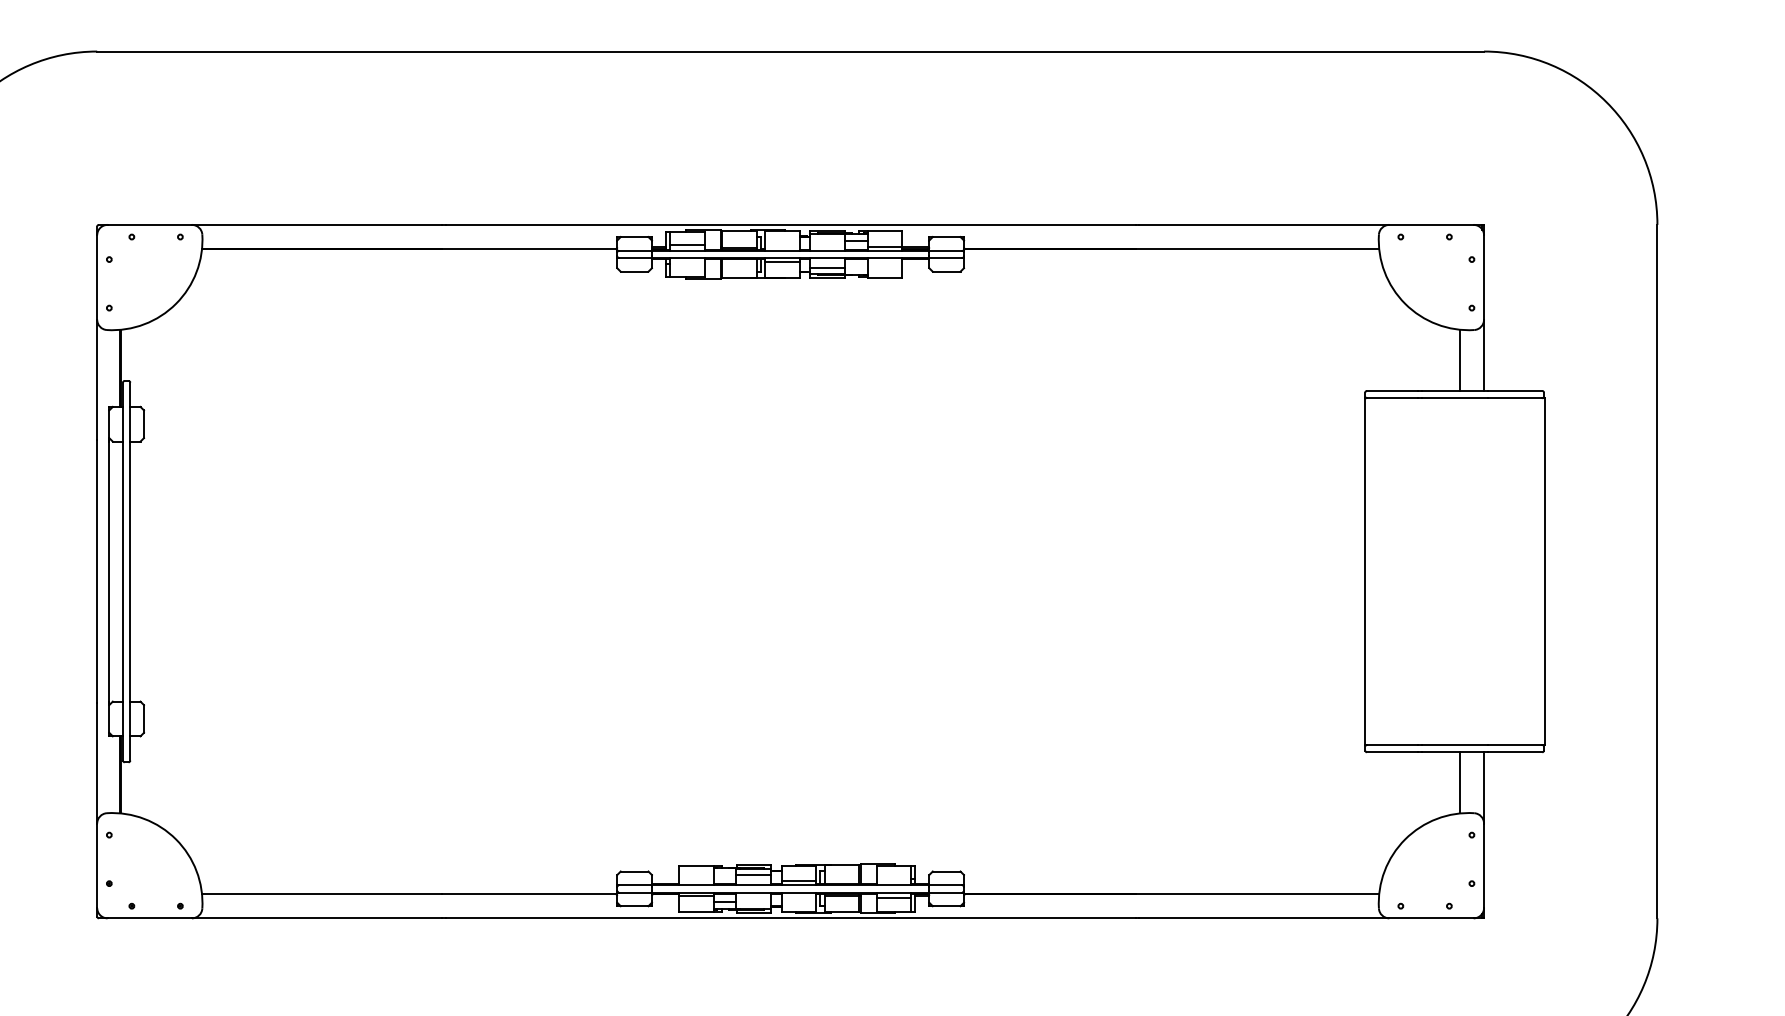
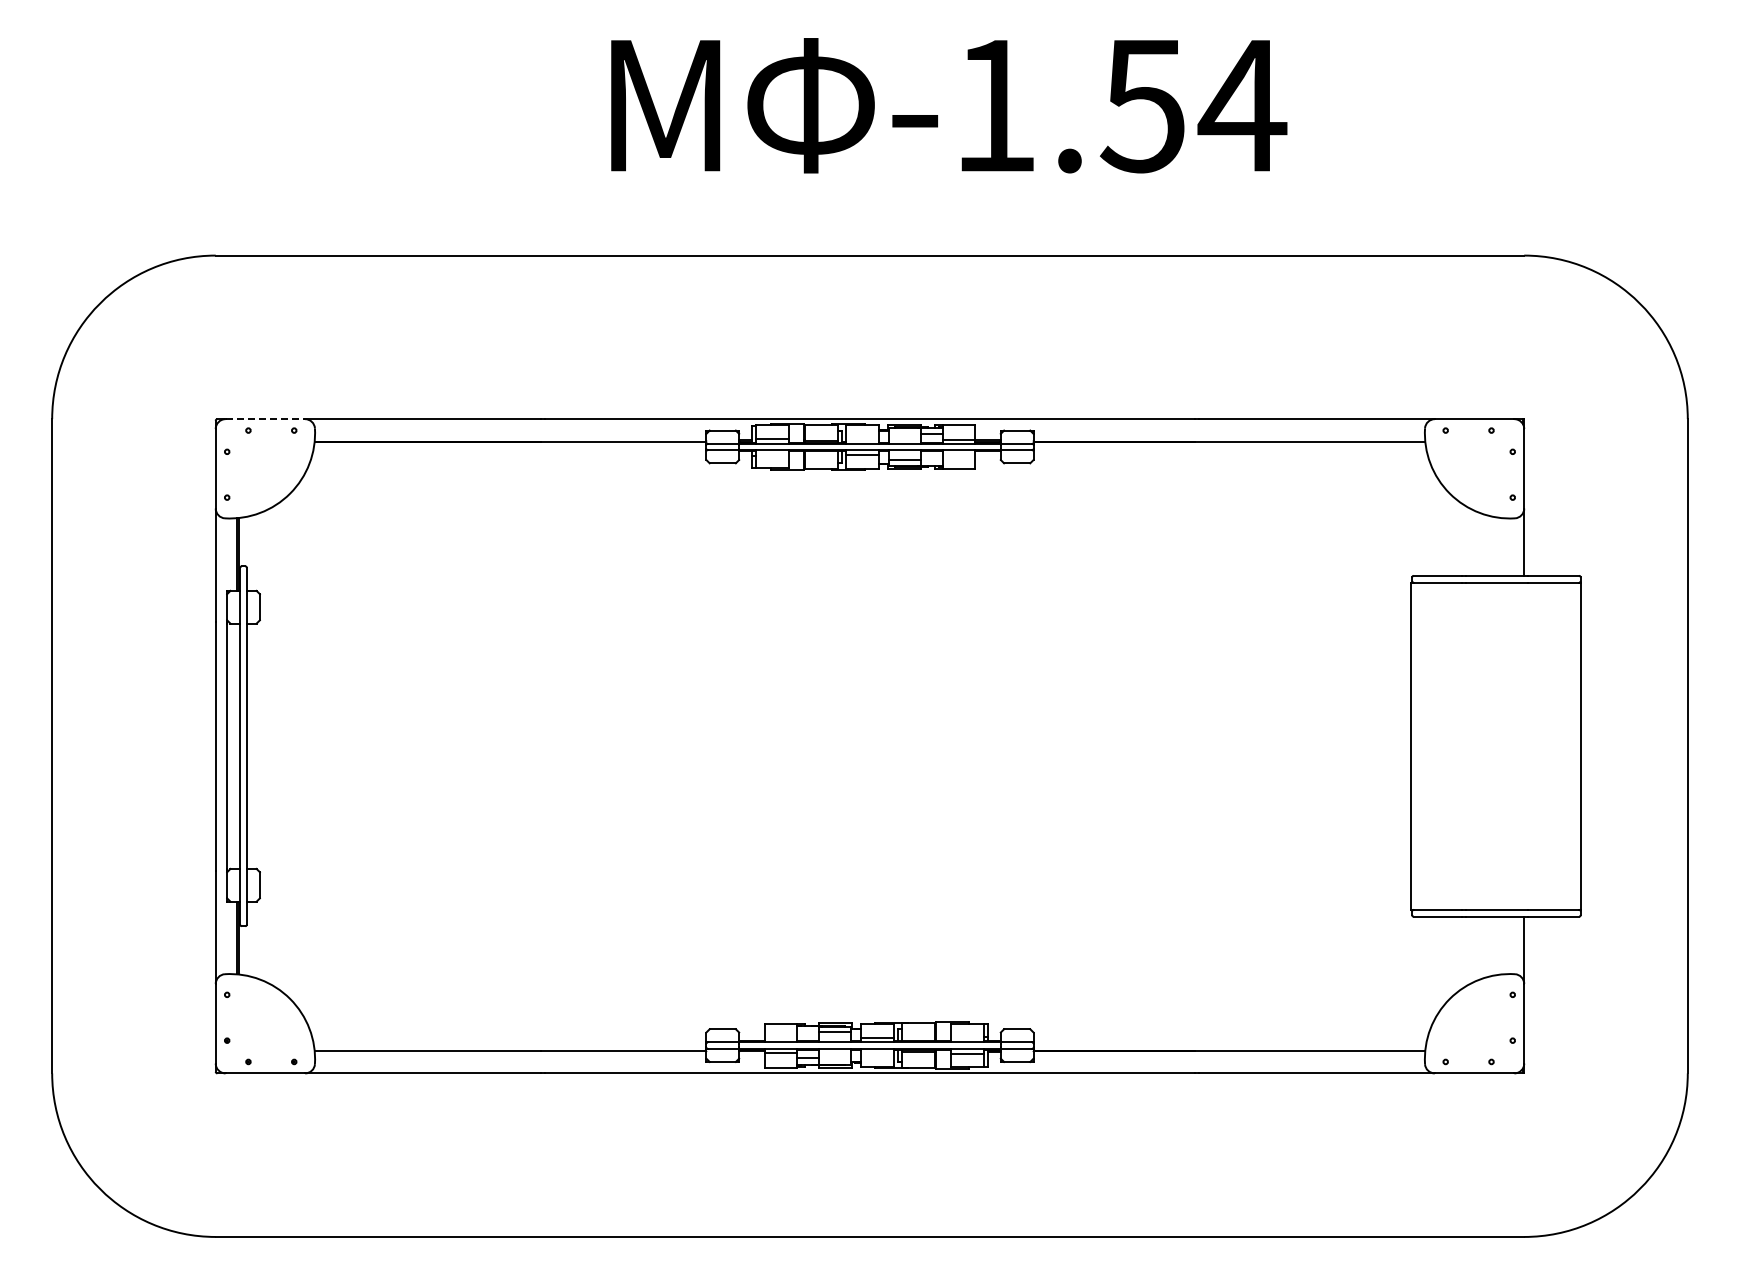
line: (149, 225) -> (265, 419), solid -> dashed
line: (1459, 359) -> (1501, 546), removed
line: (1459, 782) -> (1501, 945), removed

